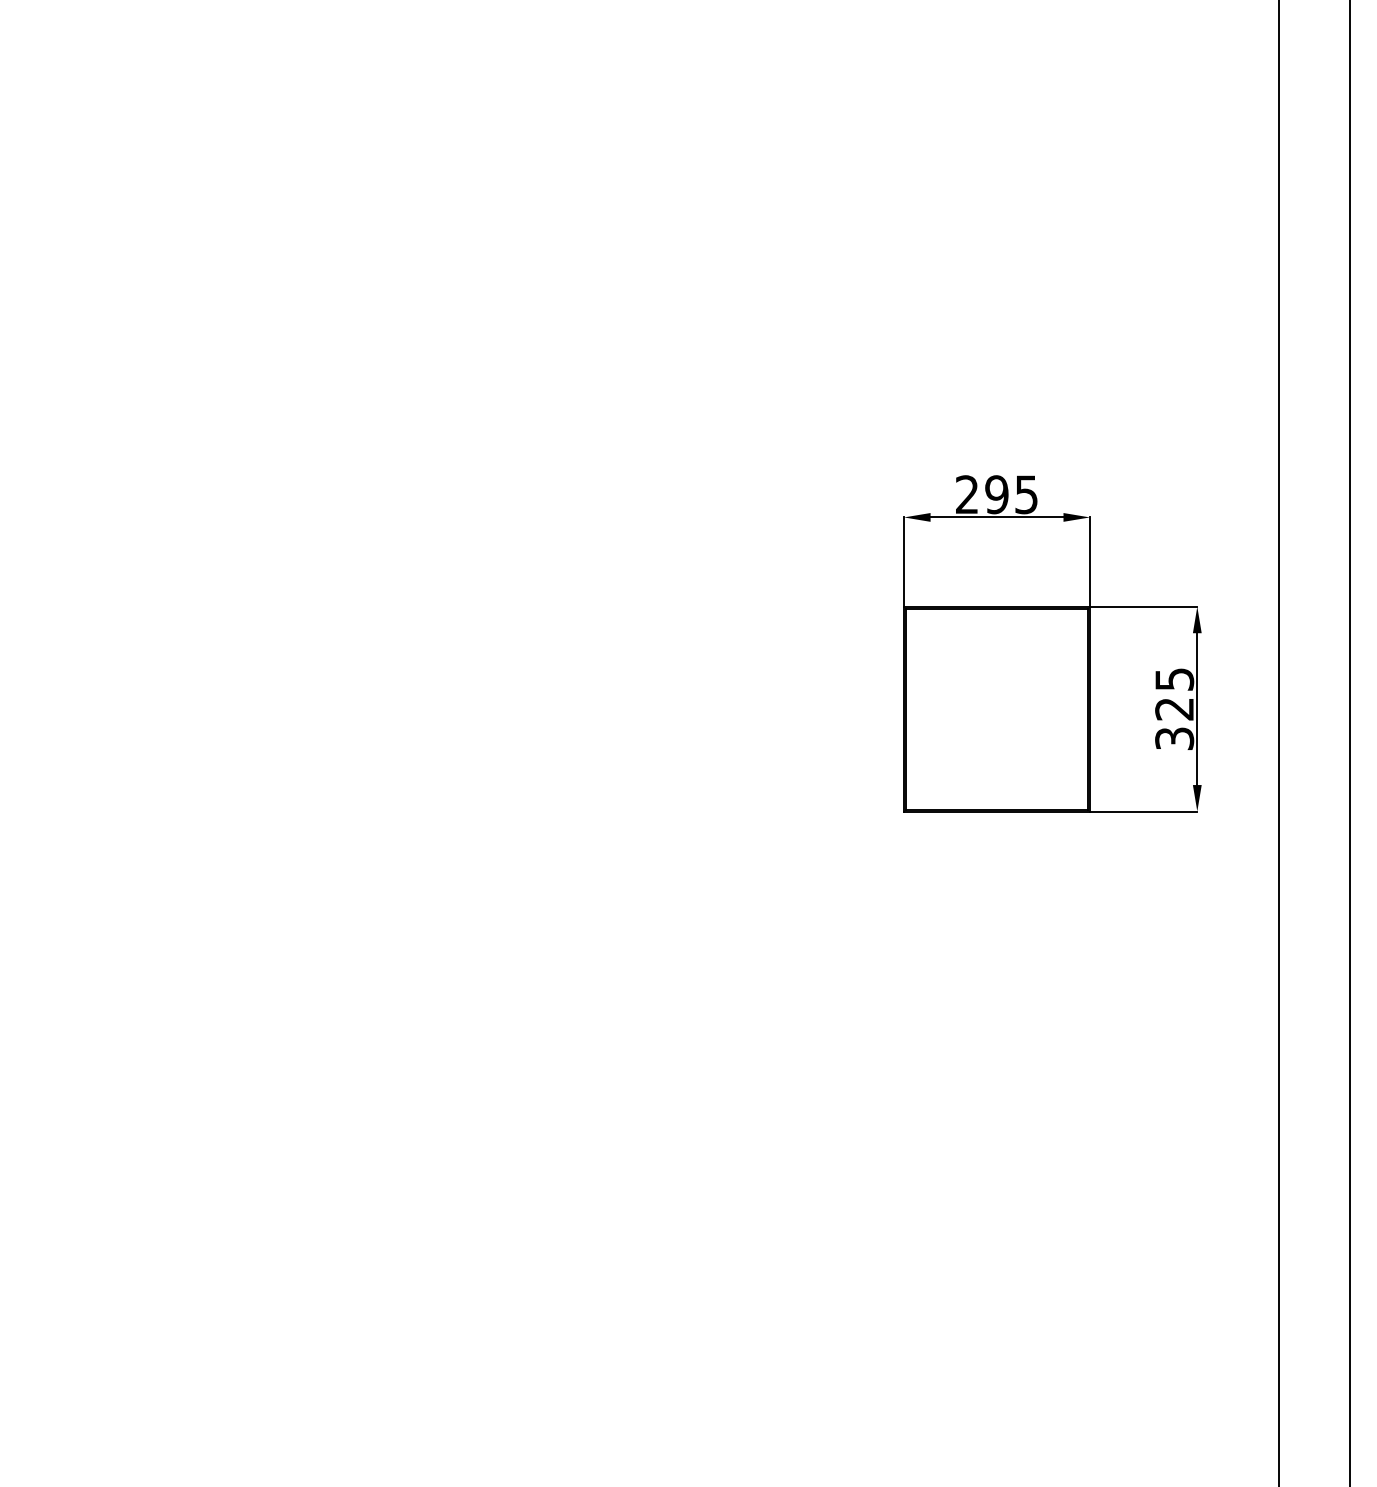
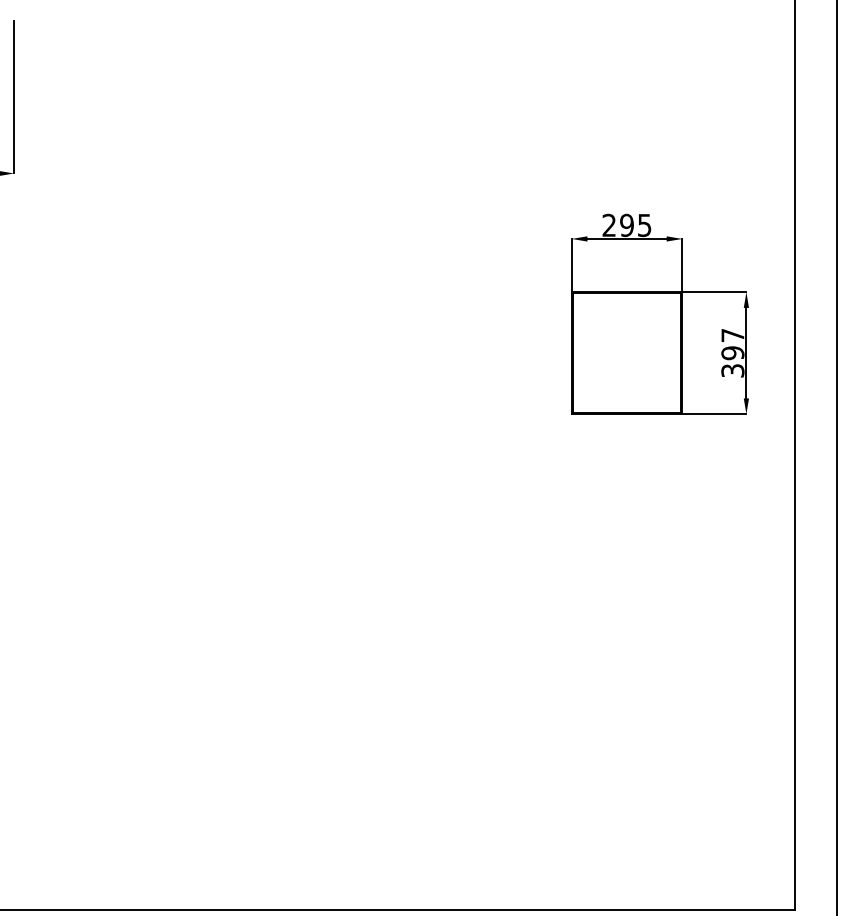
text: (1173, 694) -> (732, 344), 325 -> 397

